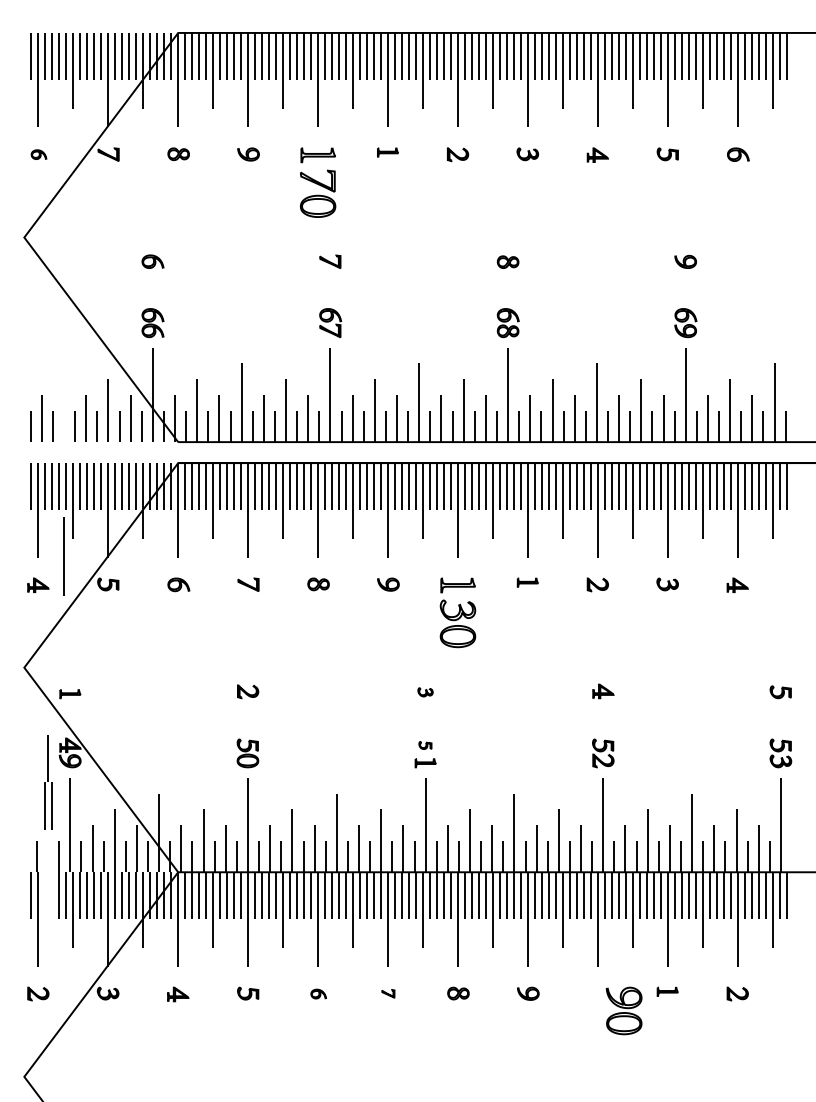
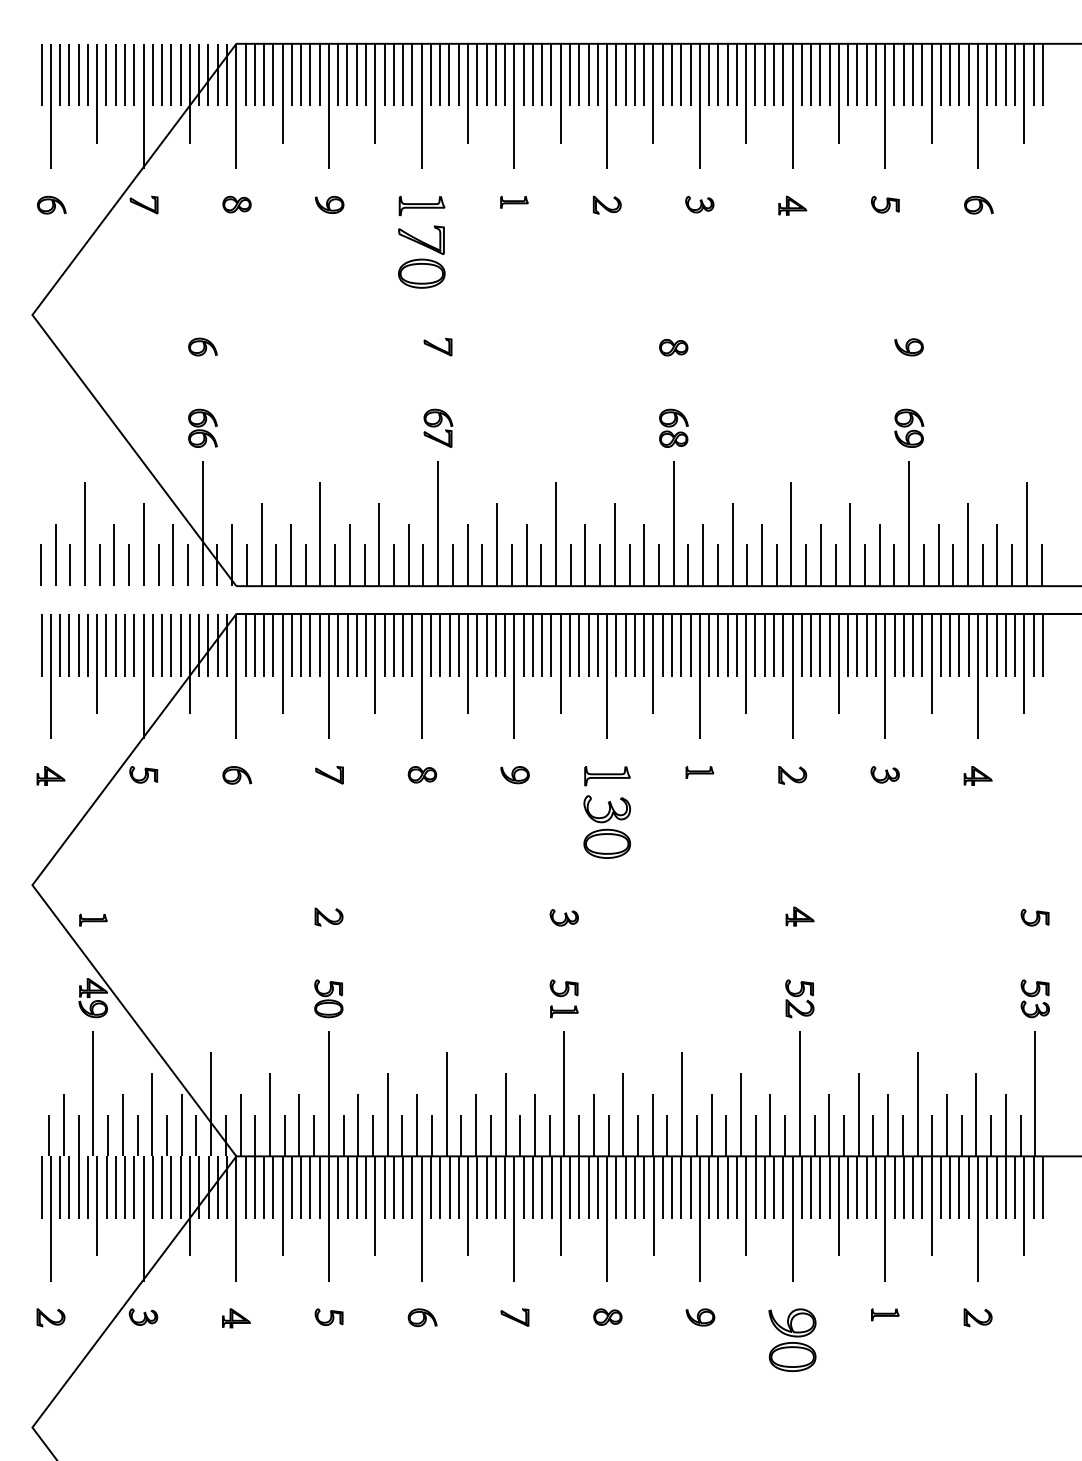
part: (38, 154) -> (51, 204), size x1.43
line: (63, 556) -> (84, 533), moved
part: (424, 692) -> (563, 917), size x1.43
part: (424, 745) -> (563, 988), size x1.67
part: (48, 782) -> (64, 1156), moved
part: (318, 993) -> (422, 1317), size x1.43
part: (388, 993) -> (514, 1317), size x1.67
part: (624, 1010) -> (792, 1339), moved

